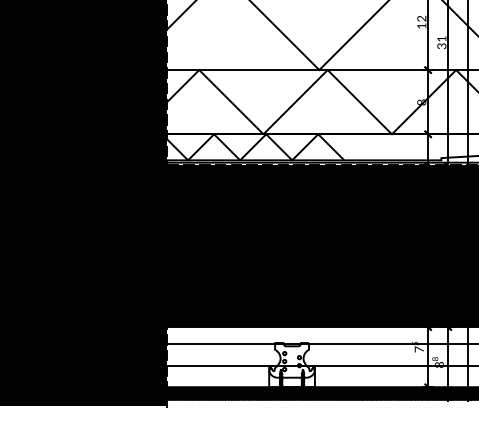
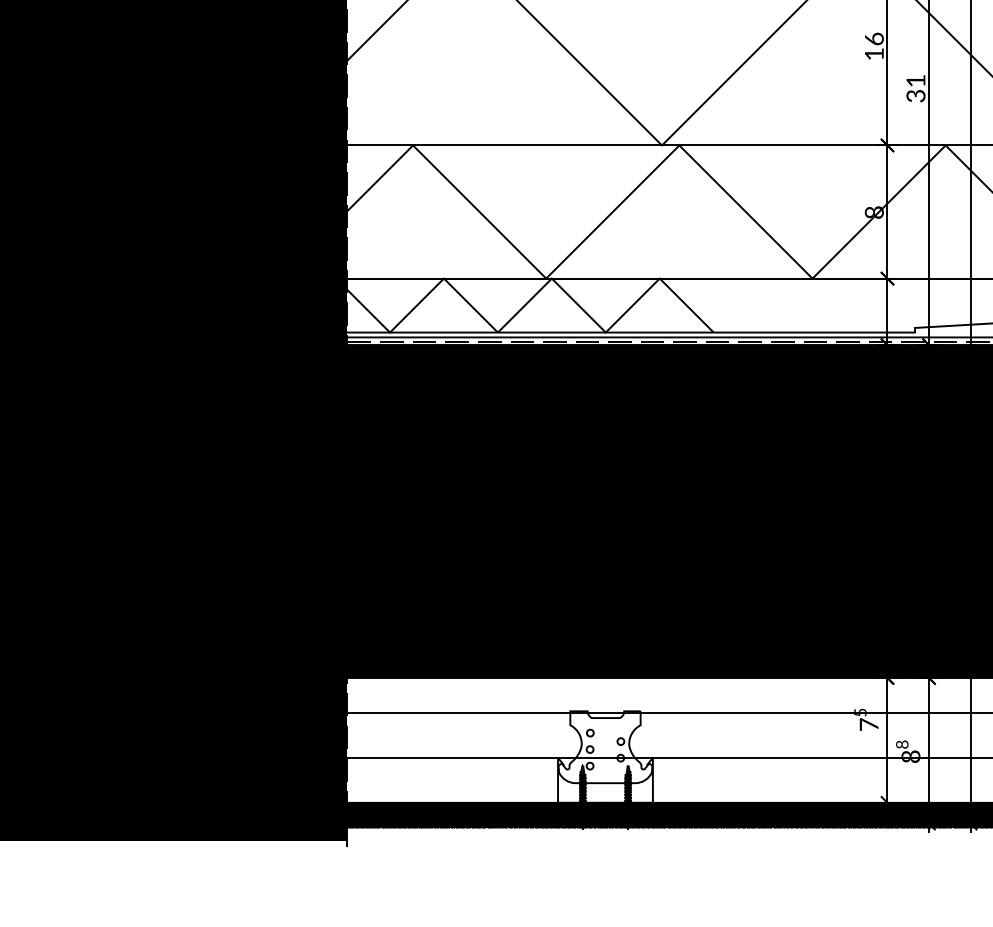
text: (421, 18) -> (873, 38), 12 -> 16

